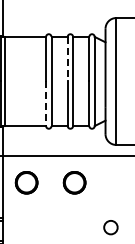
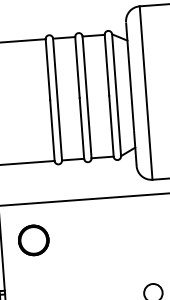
line: (67, 59) -> (77, 67), dashed -> solid
line: (46, 104) -> (53, 131), dashed -> solid
part: (74, 182) -> (99, 235), removed

